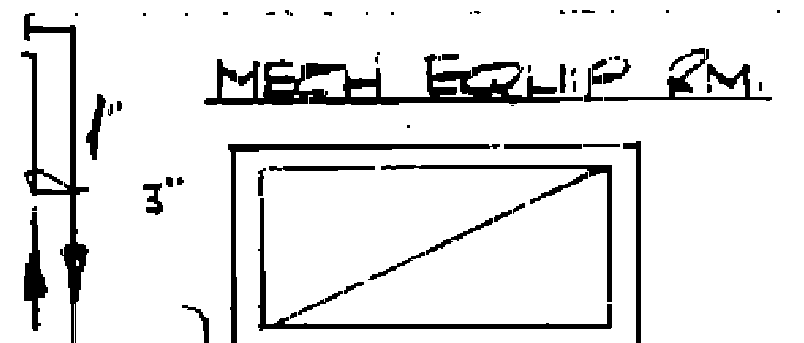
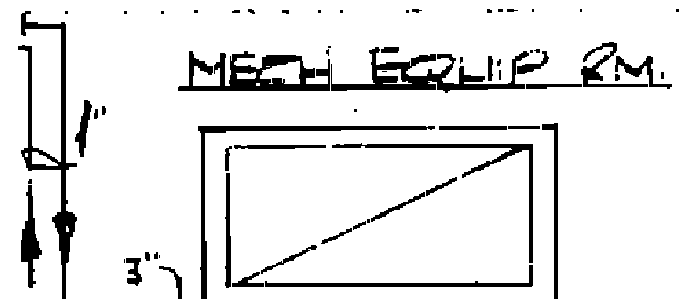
part: (474, 11) -> (413, 10), size x1.67
part: (103, 126) -> (90, 128), moved
part: (162, 195) -> (141, 268), moved

